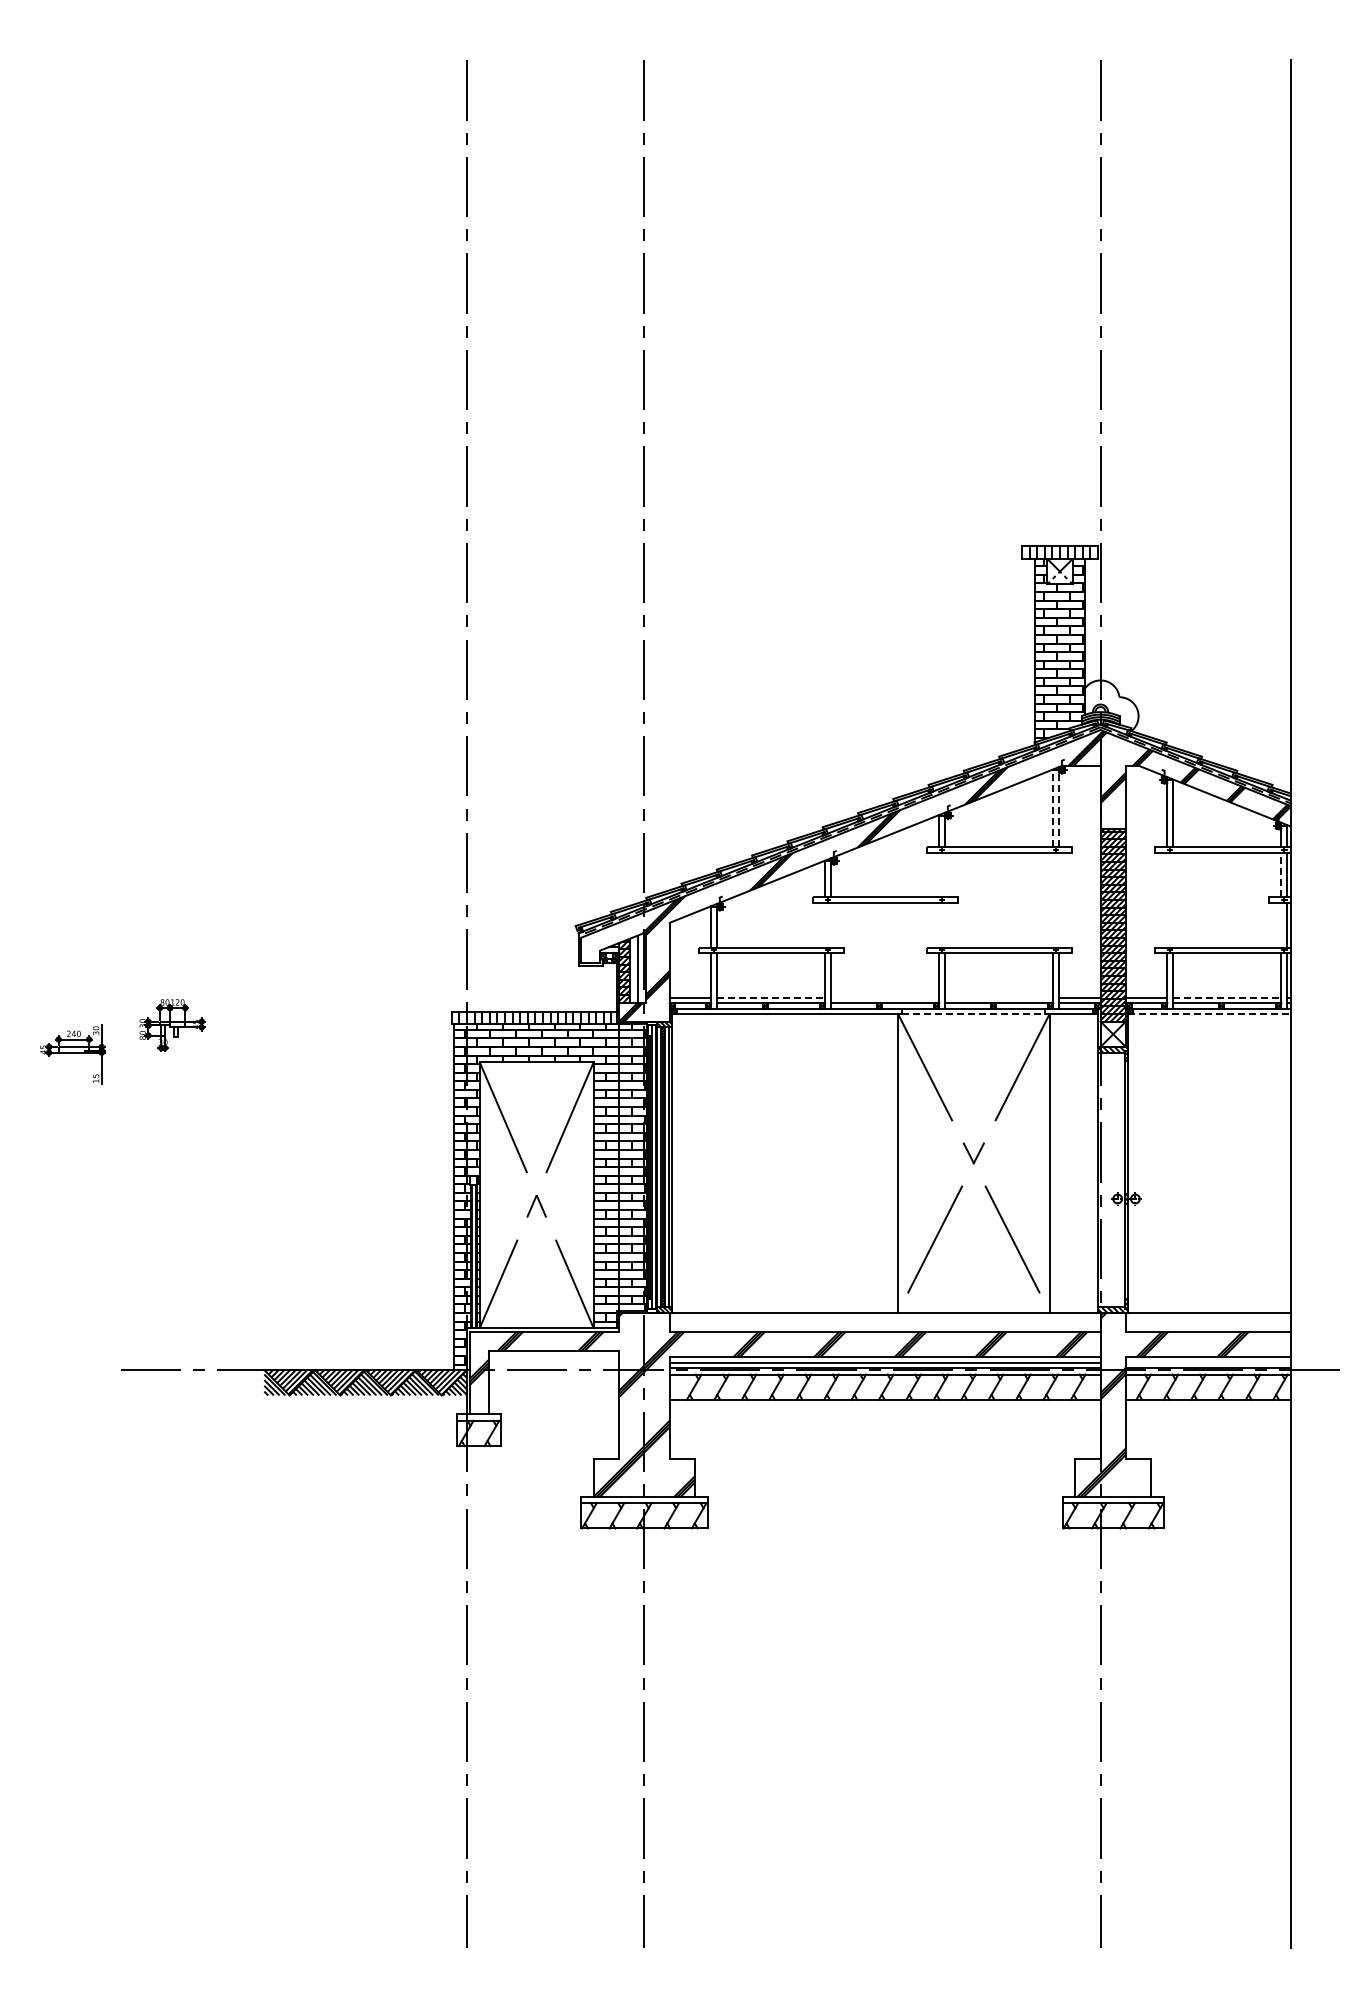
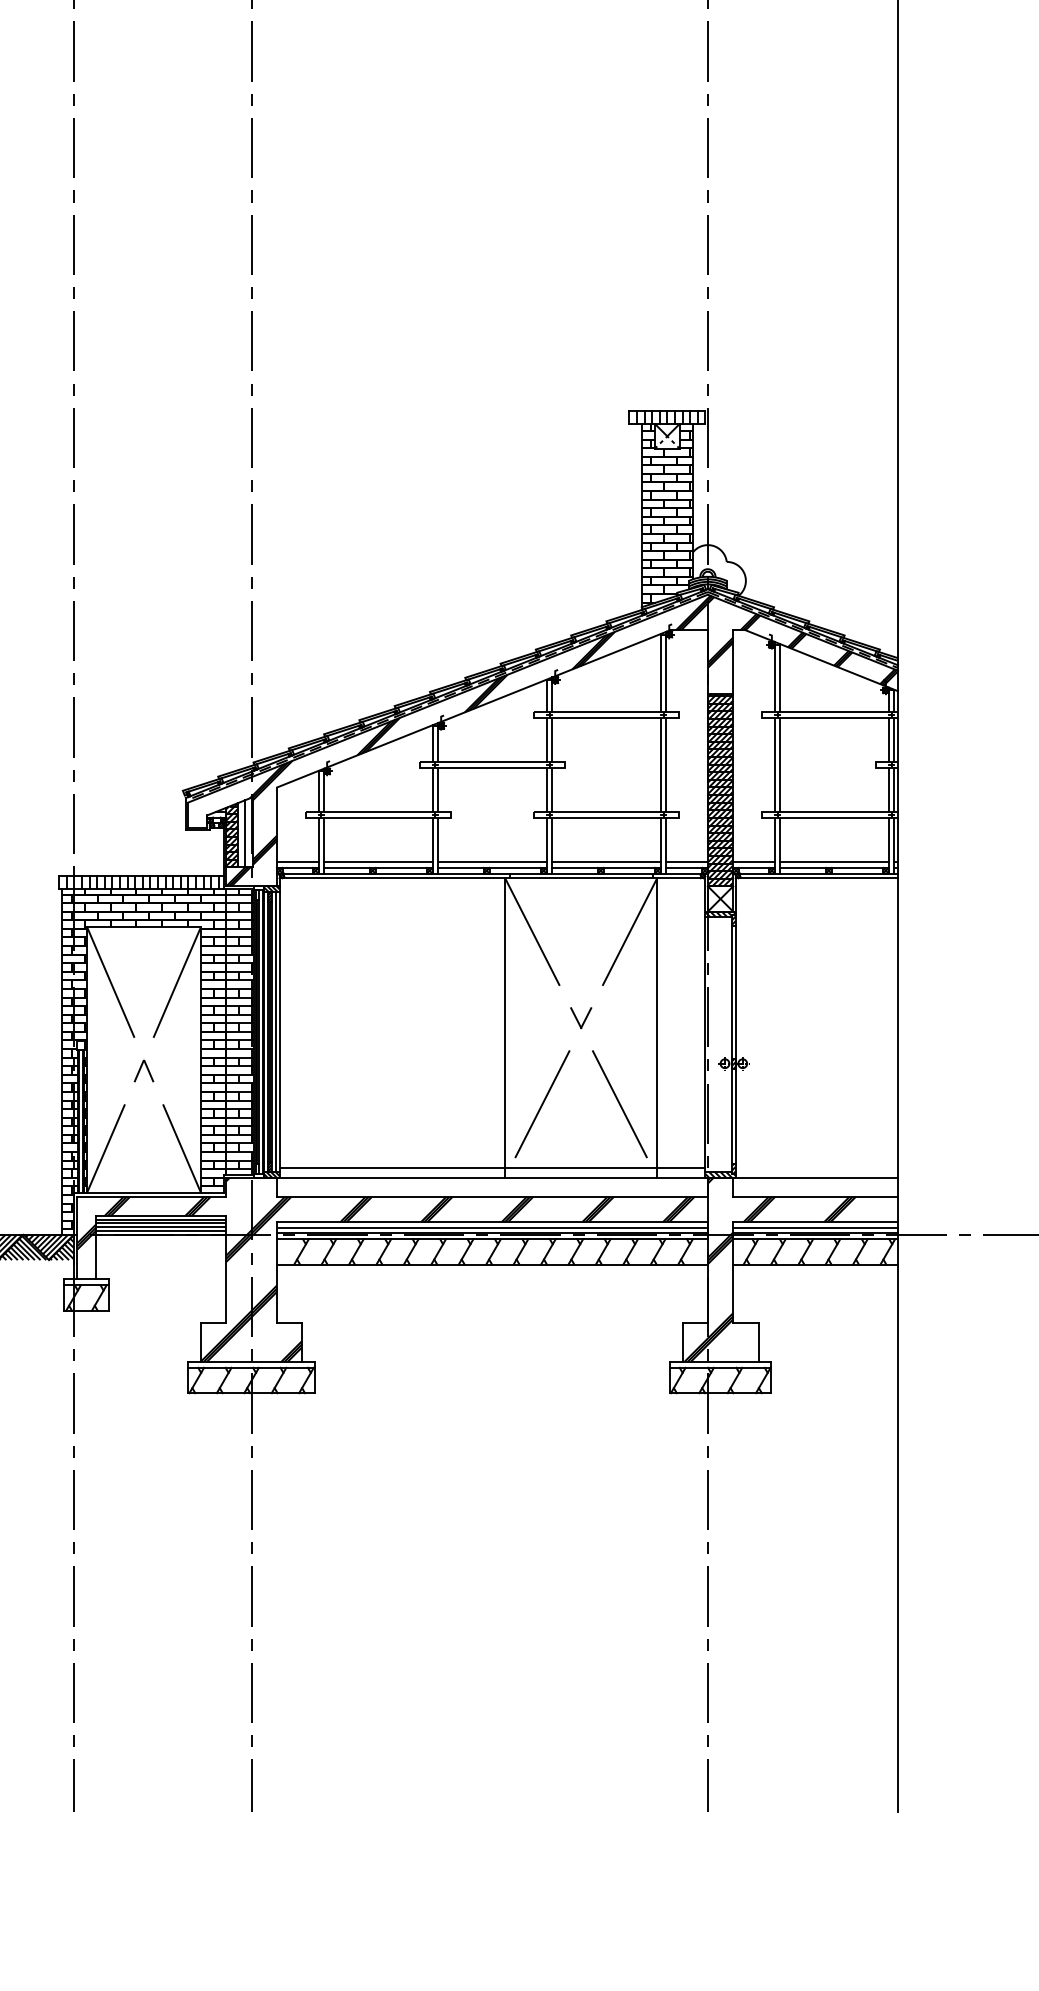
line: (1059, 806) -> (666, 671), dashed -> solid
line: (1053, 807) -> (660, 672), dashed -> solid
line: (1281, 874) -> (888, 739), dashed -> solid
line: (939, 875) -> (546, 740), added
line: (945, 875) -> (552, 740), added
line: (1053, 900) -> (660, 765), added
line: (1059, 900) -> (666, 765), added
line: (1167, 900) -> (774, 765), added
line: (1173, 900) -> (780, 765), added
line: (825, 925) -> (432, 790), added
line: (831, 925) -> (438, 790), added
line: (939, 925) -> (546, 790), added
line: (945, 925) -> (552, 790), added
line: (1281, 925) -> (888, 790), added
line: (771, 997) -> (378, 862), dashed -> solid
line: (885, 997) -> (492, 862), added
line: (999, 997) -> (606, 862), added
line: (1227, 997) -> (834, 862), dashed -> solid
line: (974, 1013) -> (581, 878), dashed -> solid
line: (1210, 1013) -> (817, 878), dashed -> solid
line: (885, 1302) -> (492, 1167), added
hatch: (553, 1362) -> (160, 1227), added
line: (1207, 1362) -> (814, 1227), added

